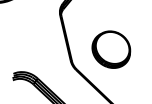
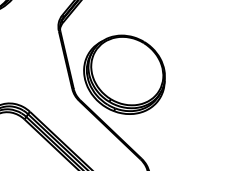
part: (111, 49) -> (124, 74), size x1.67

